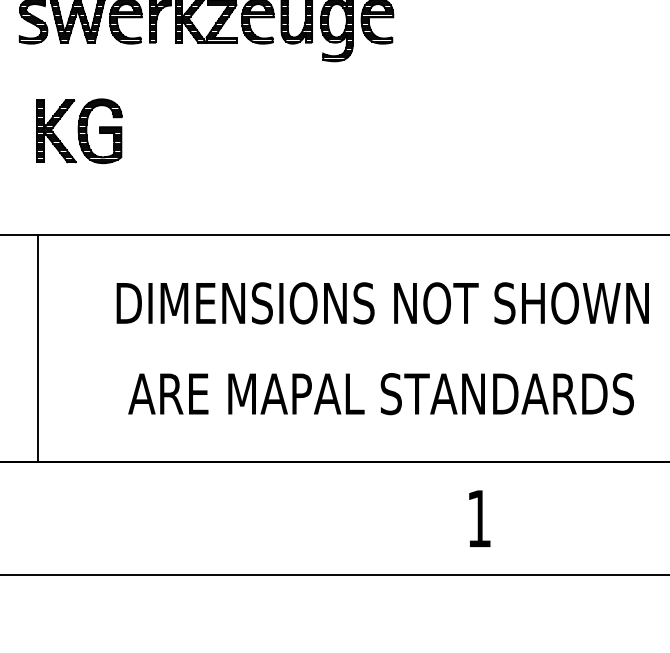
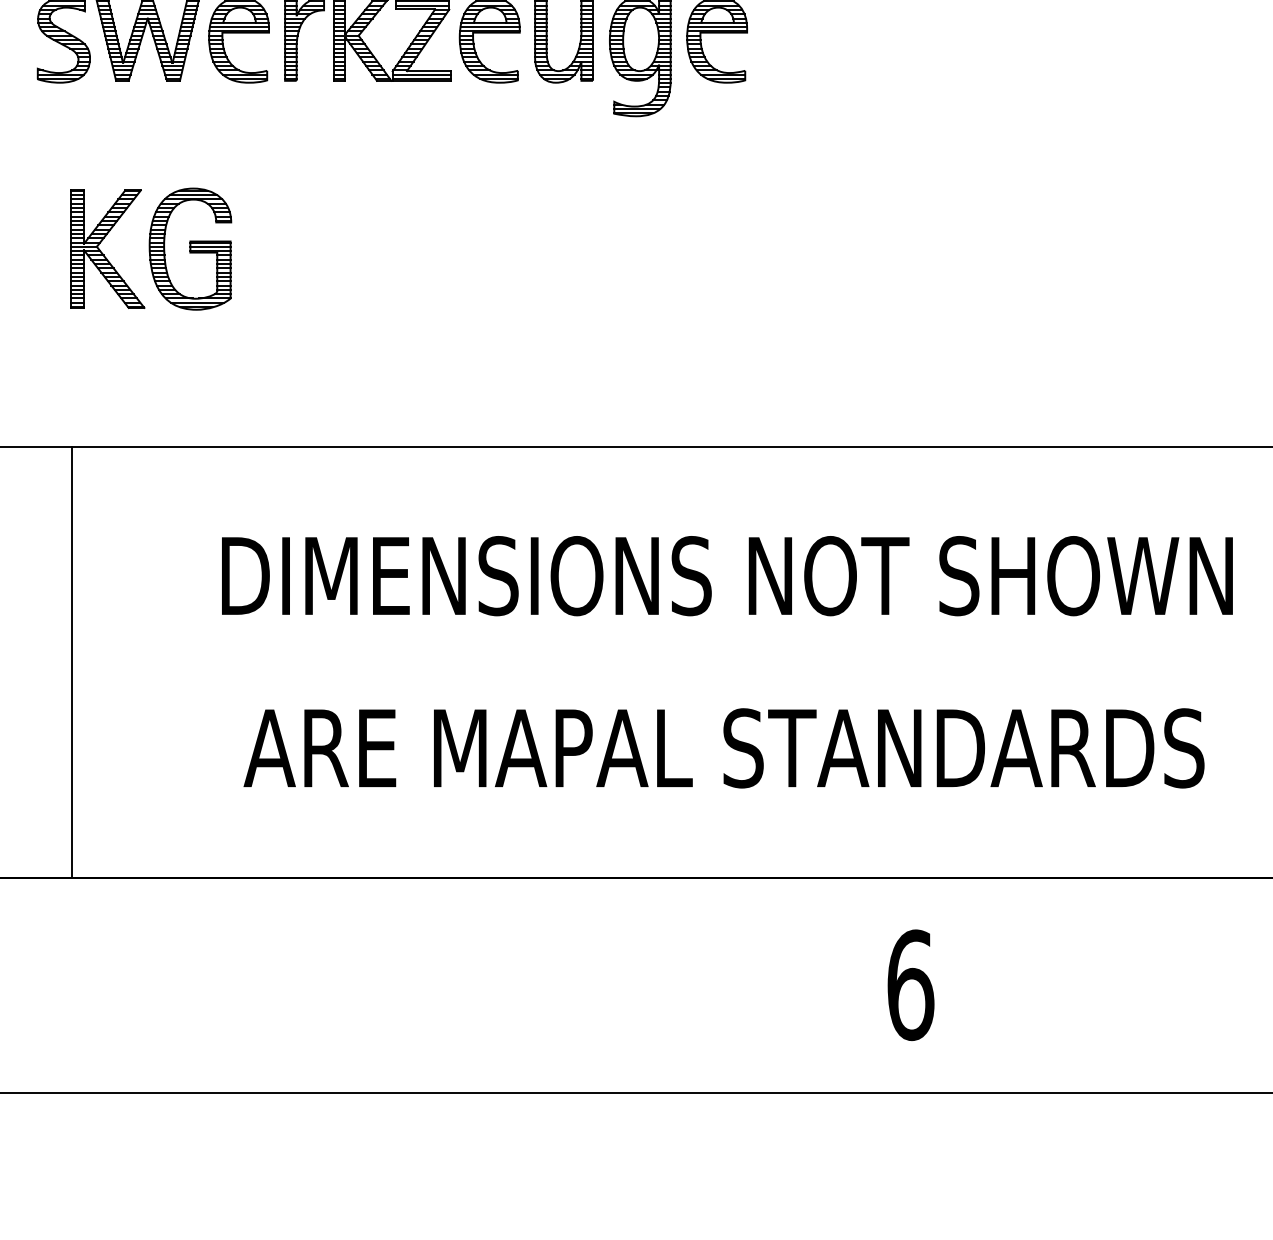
text: (479, 518) -> (910, 984), 1 -> 6

